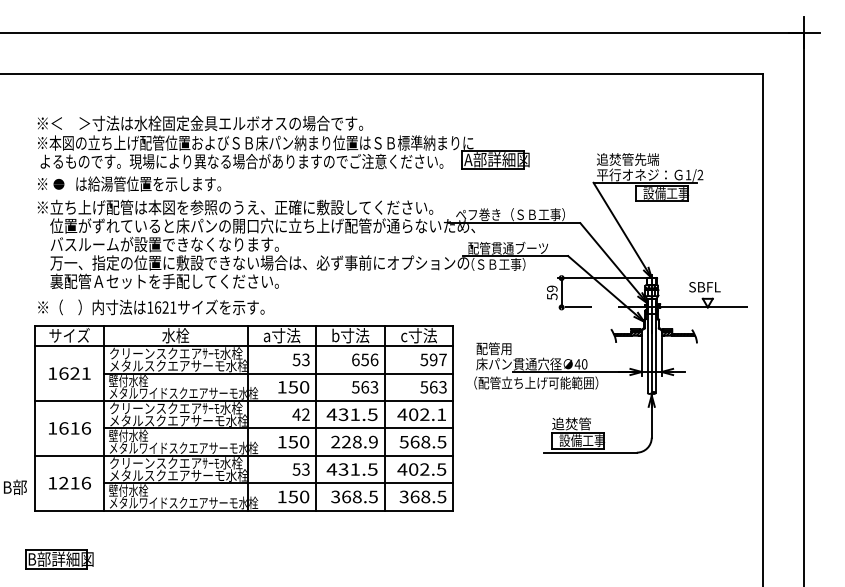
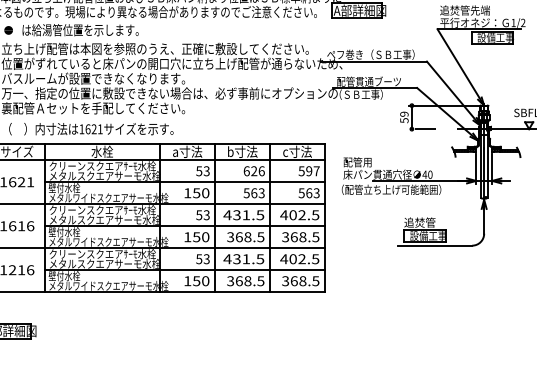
text: (364, 359) -> (253, 170), 656 -> 626
text: (300, 414) -> (202, 215), 42 -> 53
text: (441, 414) -> (315, 215), 402.1 -> 402.5
text: (354, 441) -> (245, 236), 228.9 -> 368.5
text: (404, 441) -> (285, 236), 568.5 -> 368.5

